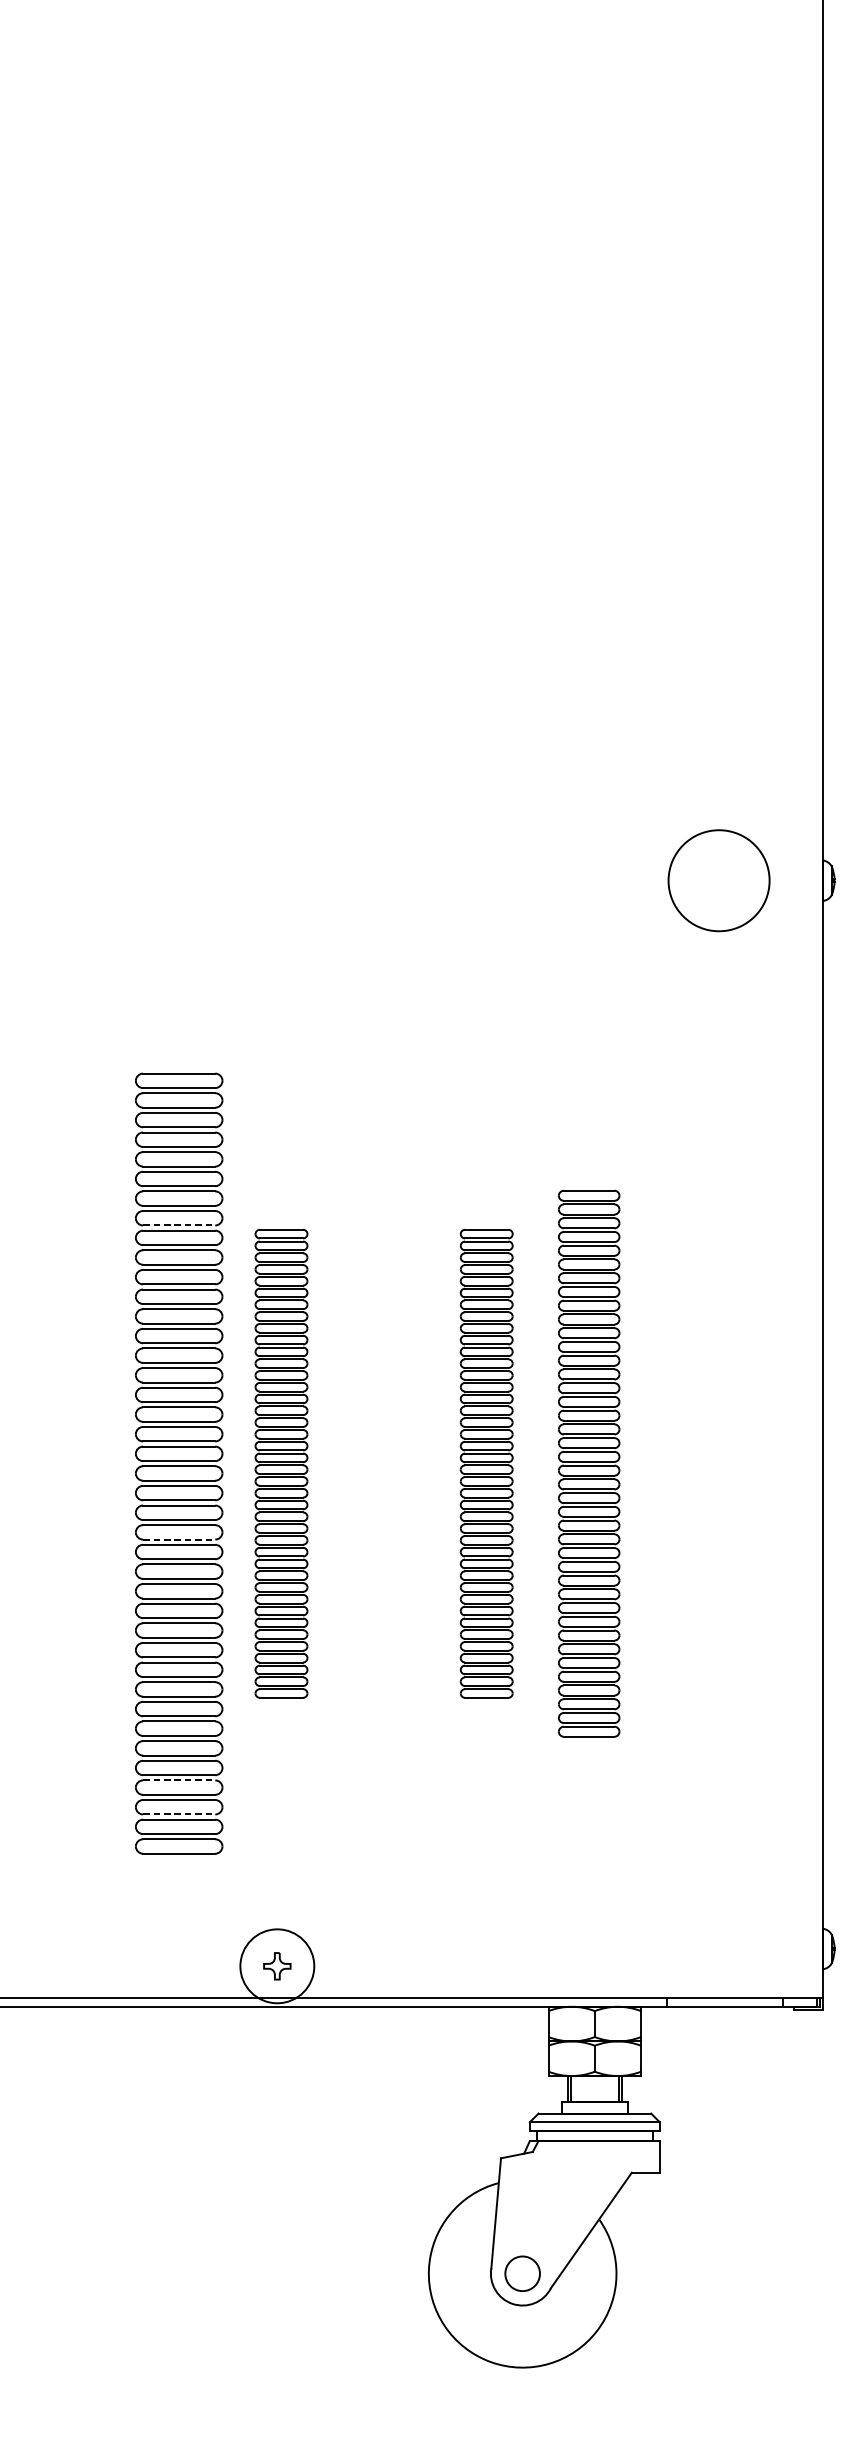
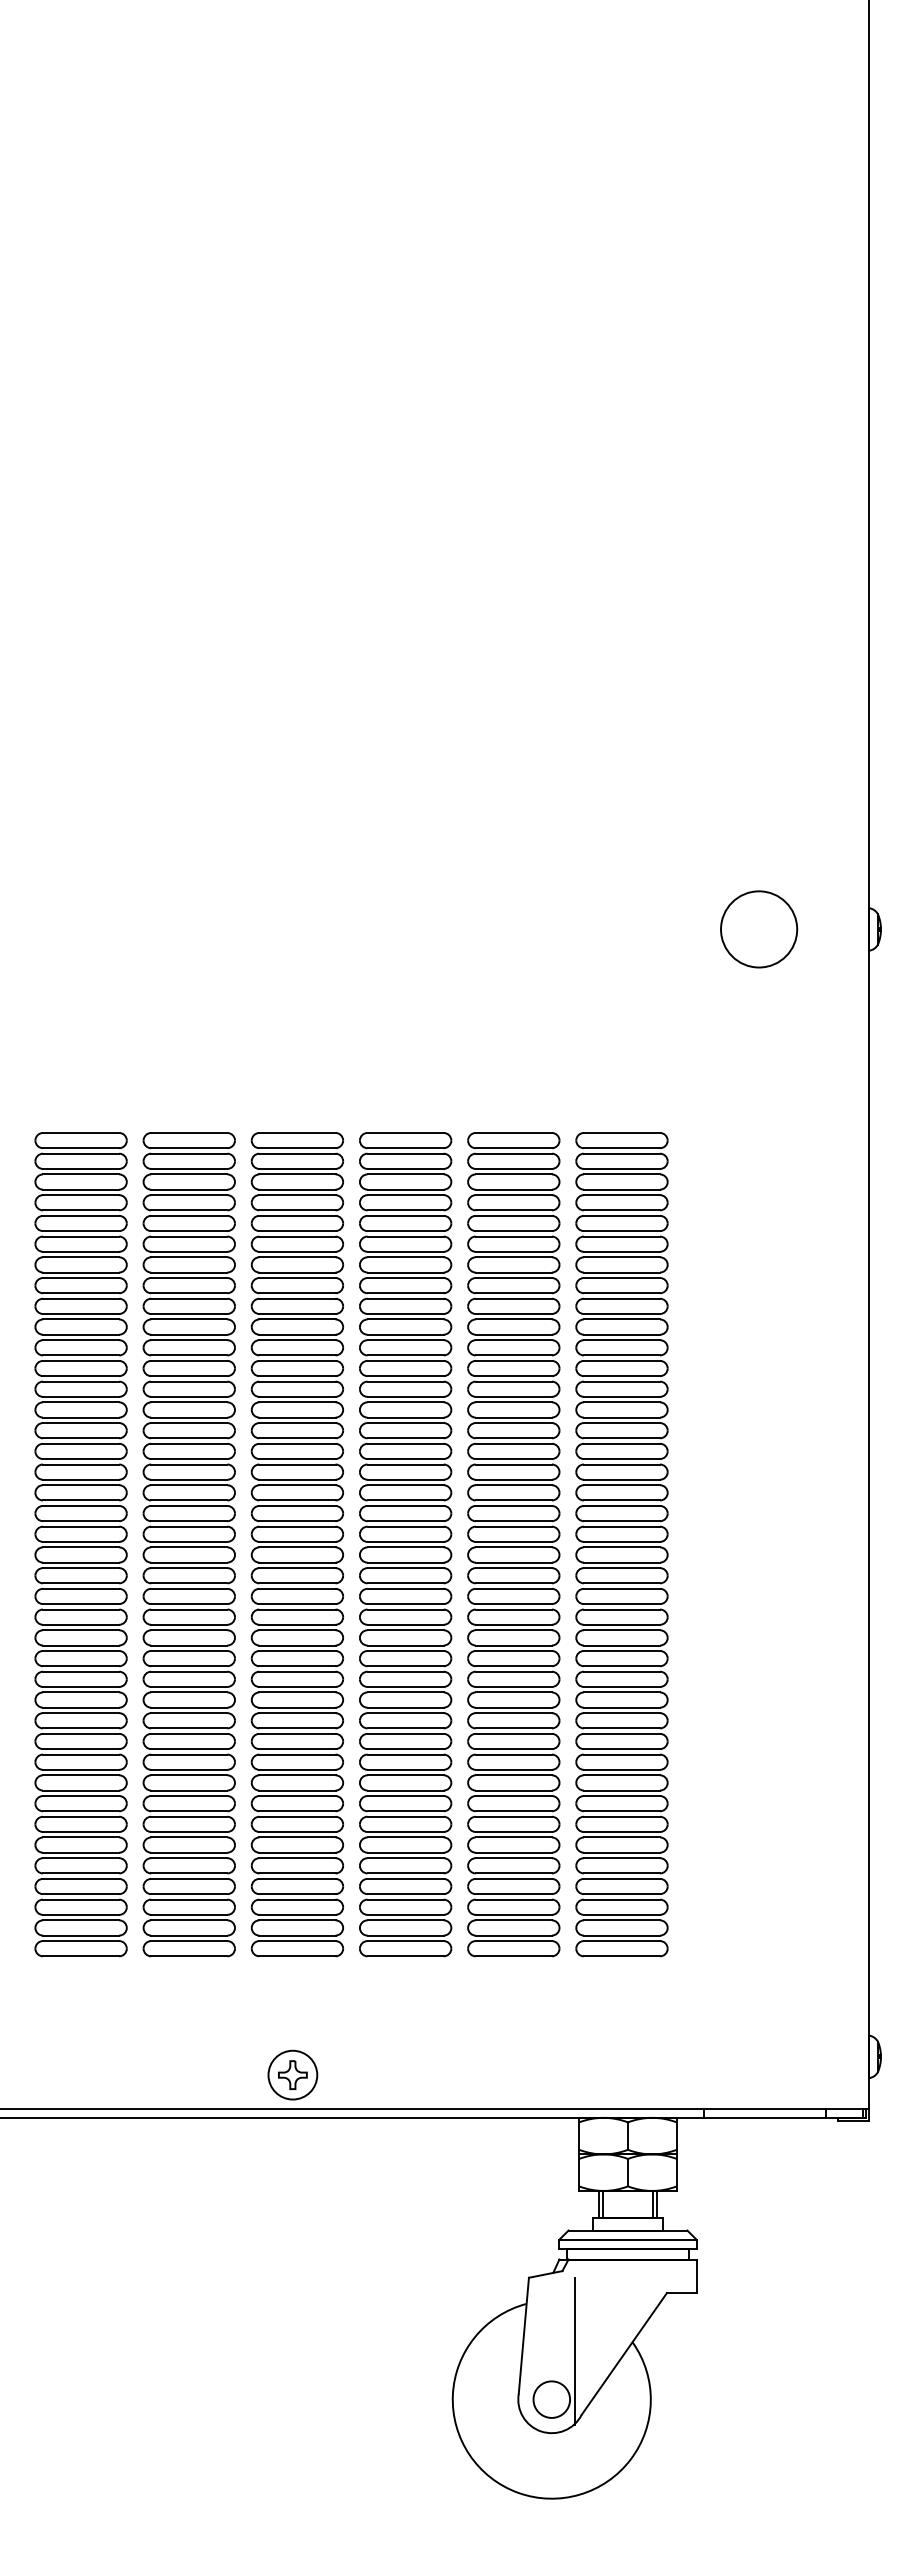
circle: (719, 880) -> (759, 929), size x0.71
line: (179, 1225) -> (189, 1293), dashed -> solid
part: (76, 1463) -> (80, 1544), added
part: (280, 1463) -> (296, 1544), size x1.67
part: (384, 1463) -> (405, 1544), added
part: (486, 1463) -> (513, 1544), size x1.67
part: (588, 1463) -> (621, 1544), size x1.43
line: (179, 1539) -> (189, 1624), dashed -> solid
line: (179, 1779) -> (189, 1878), dashed -> solid
line: (179, 1814) -> (189, 1914), dashed -> solid
circle: (276, 1965) -> (292, 2074), size x0.62
line: (544, 2227) -> (574, 2350), added

